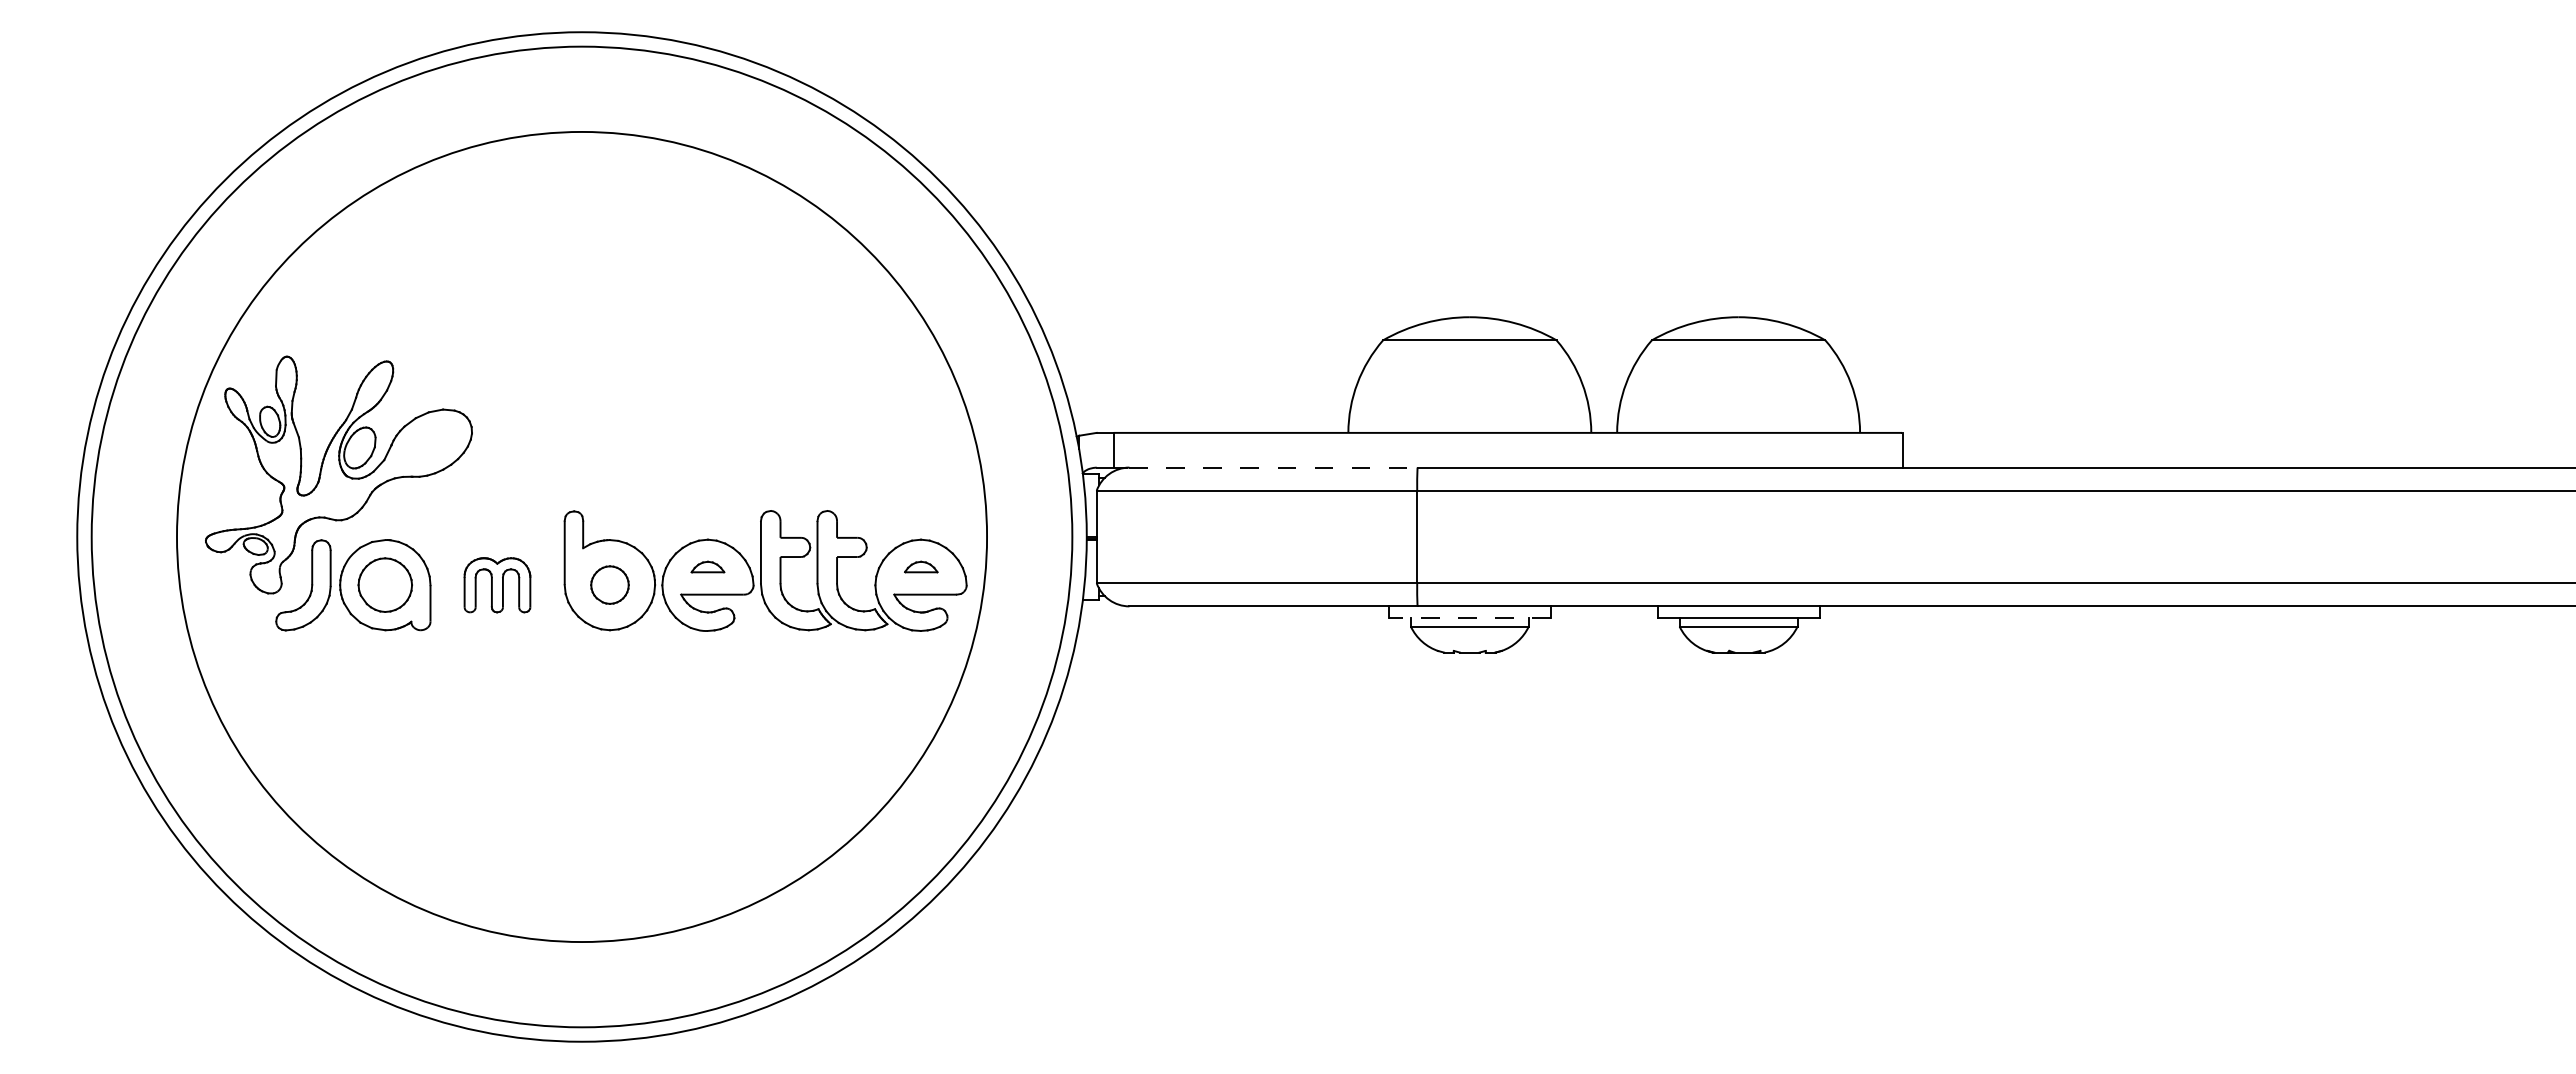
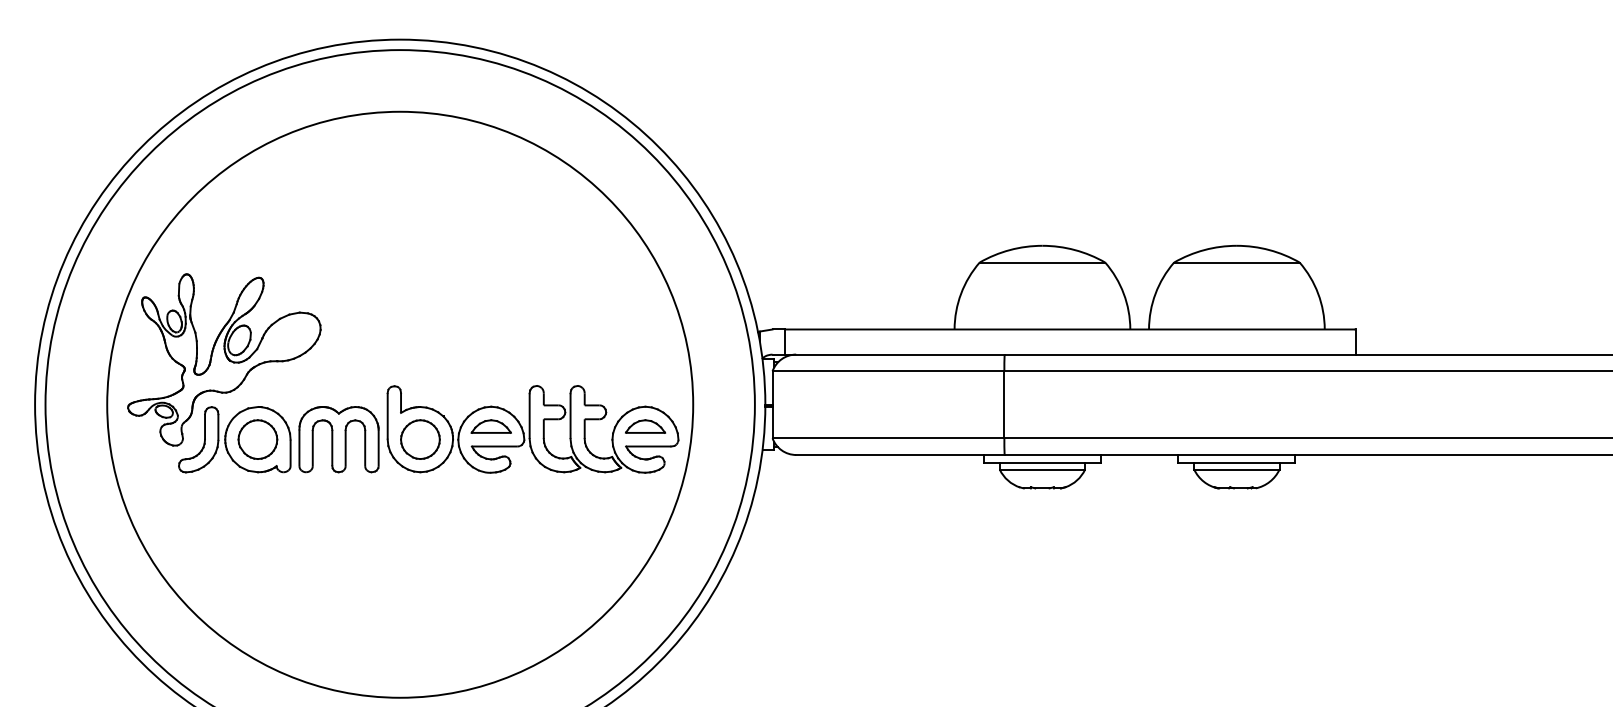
line: (1274, 467) -> (901, 354), dashed -> solid
part: (707, 566) -> (490, 426), size x1.67
part: (921, 566) -> (645, 426), size x1.67
part: (609, 584) -> (420, 439), size x1.43
part: (497, 585) -> (339, 439), size x1.67
line: (1469, 617) -> (1042, 463), dashed -> solid

